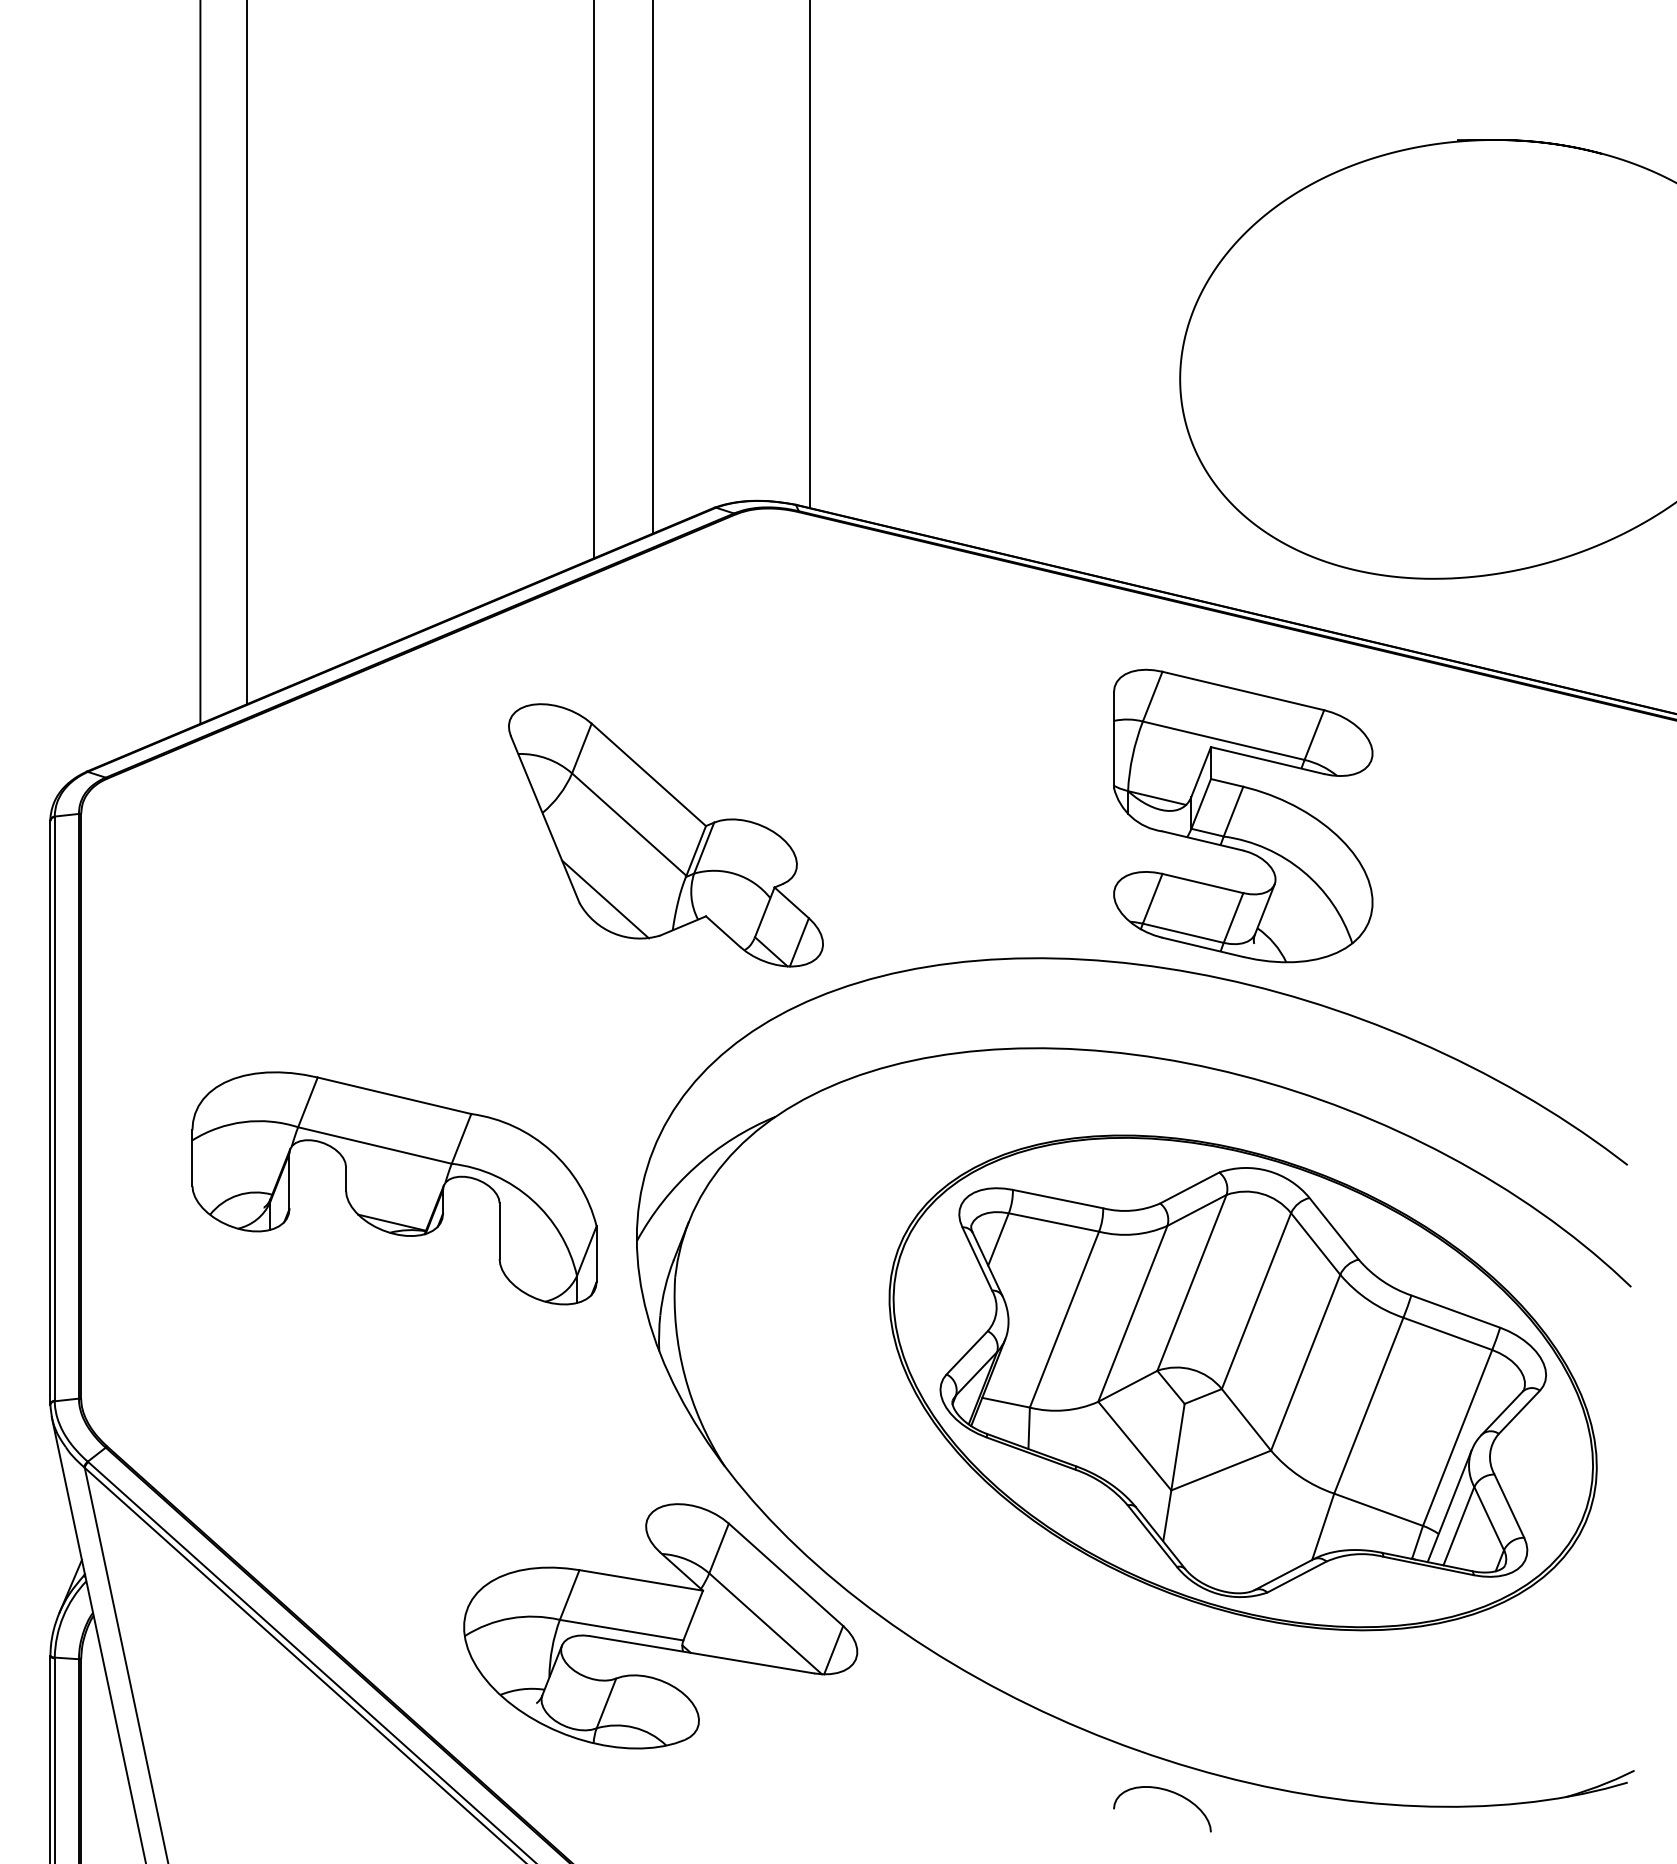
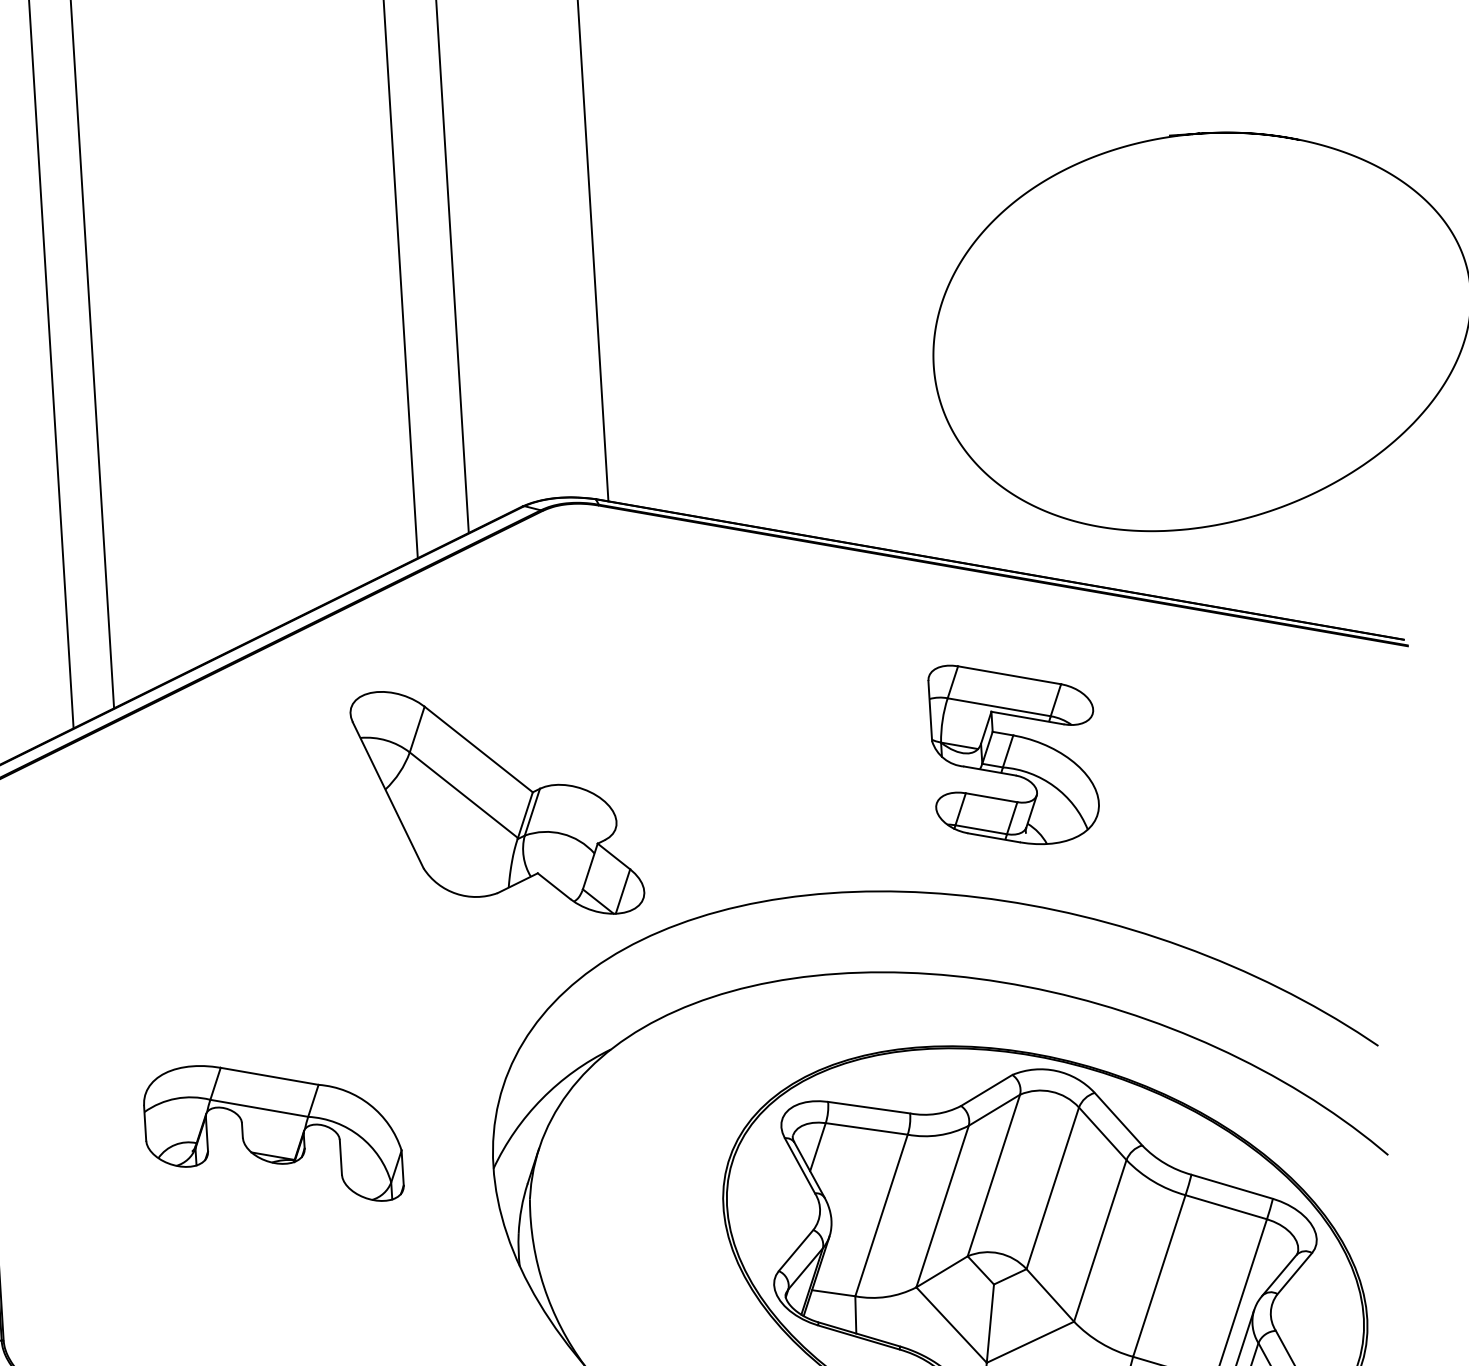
part: (1243, 815) -> (1014, 753), size x0.7
line: (605, 899) -> (446, 863), removed
part: (394, 1188) -> (273, 1134), size x0.7

